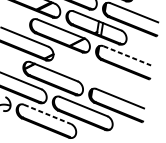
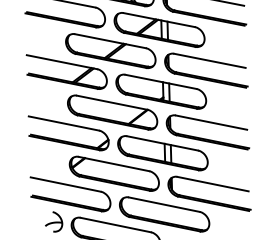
line: (128, 55) -> (212, 122), dashed -> solid
part: (89, 70) -> (162, 153), added
line: (47, 114) -> (115, 225), dashed -> solid

